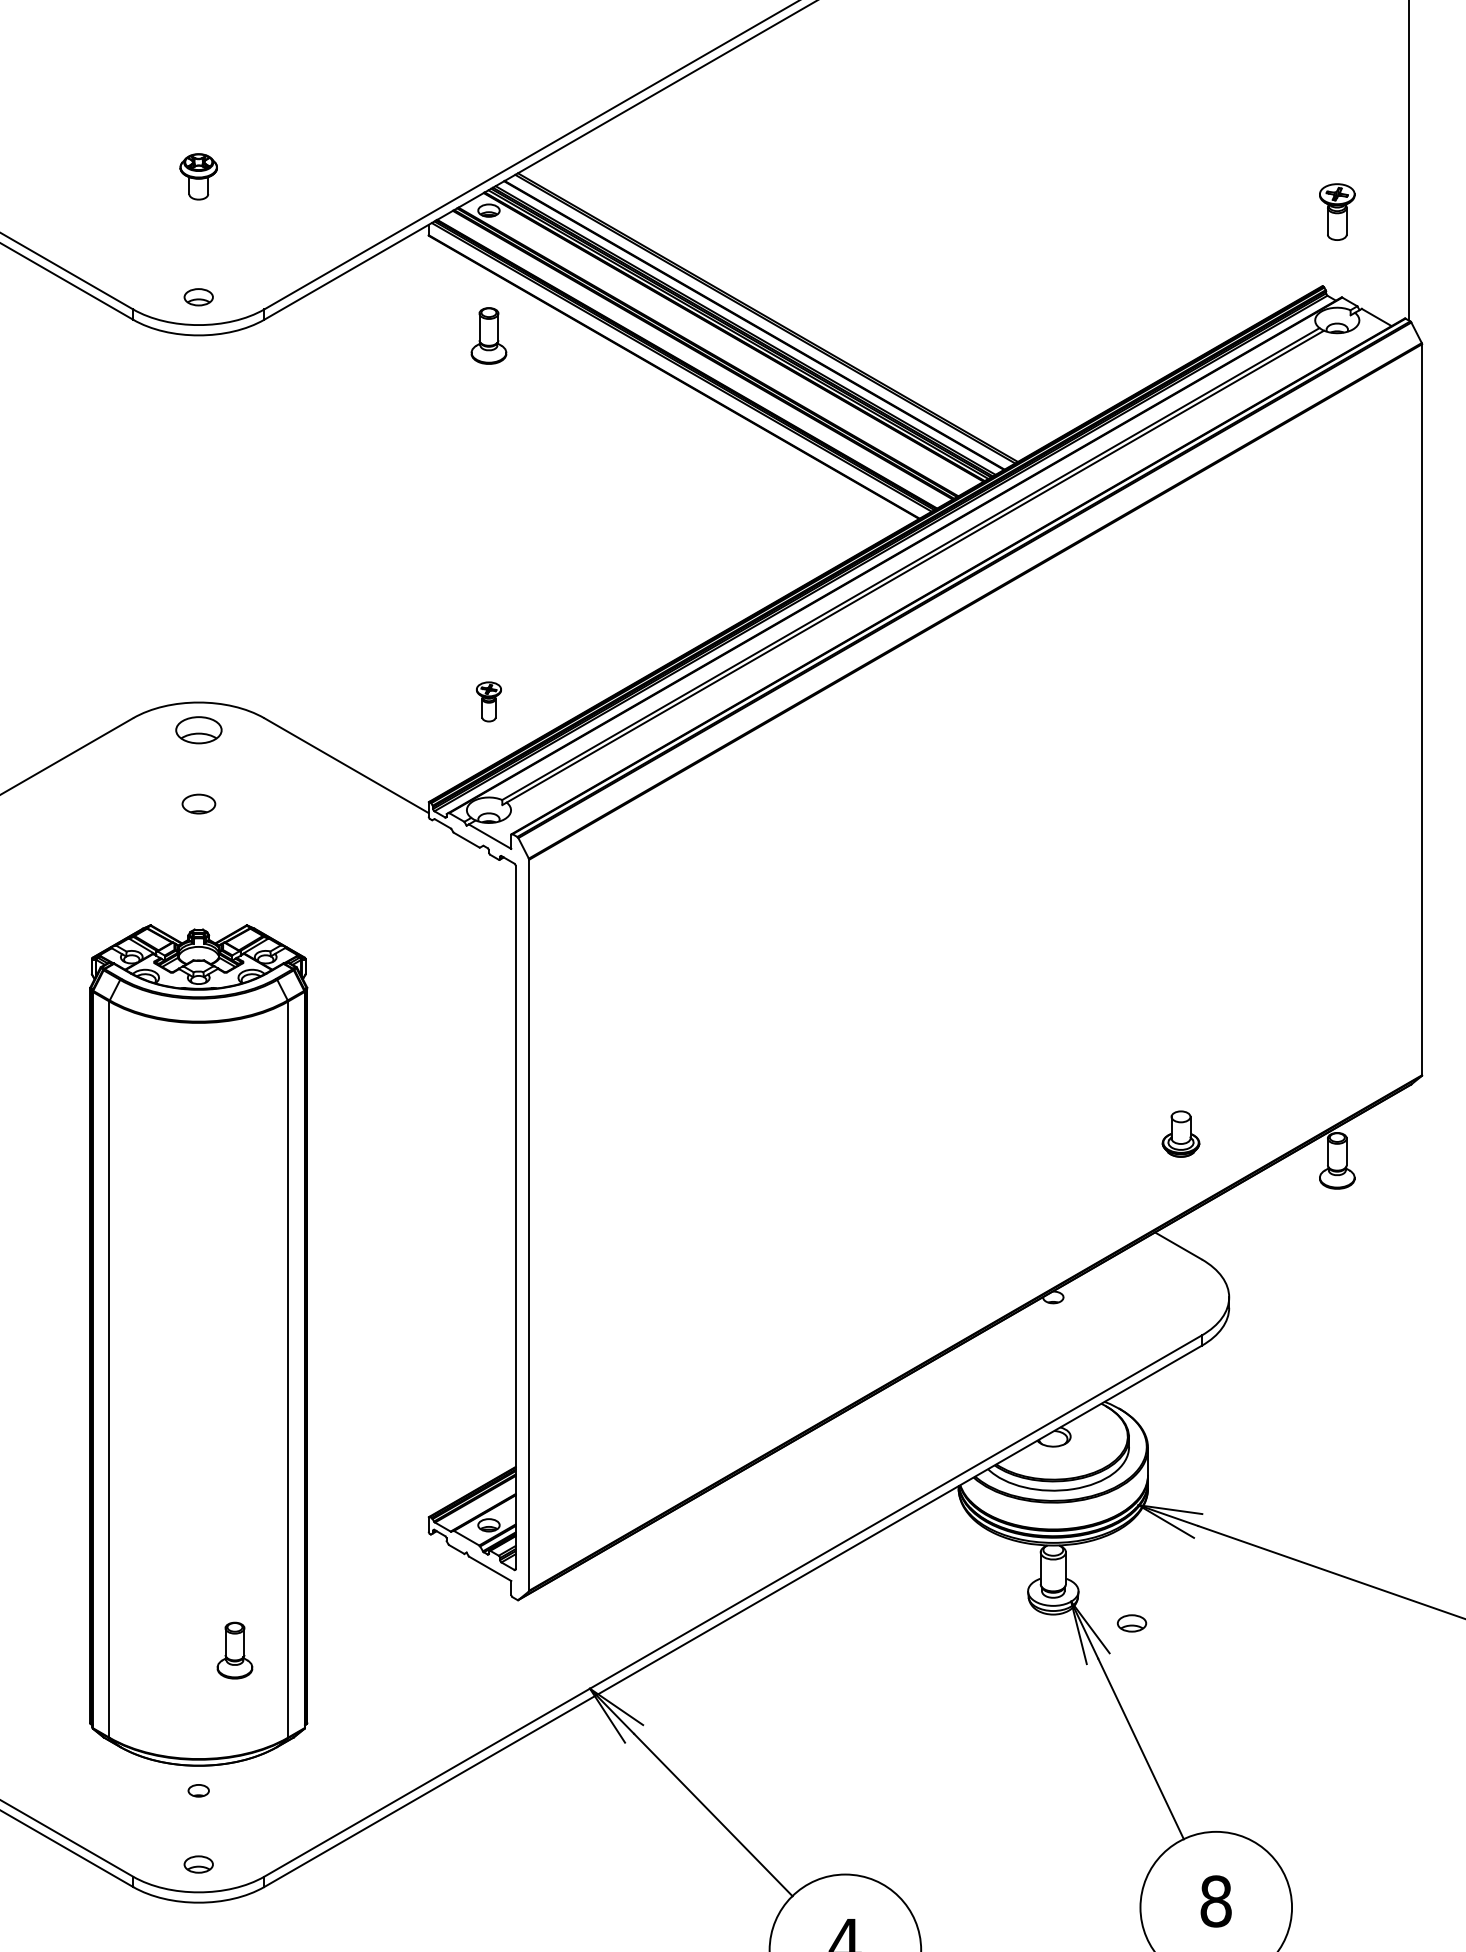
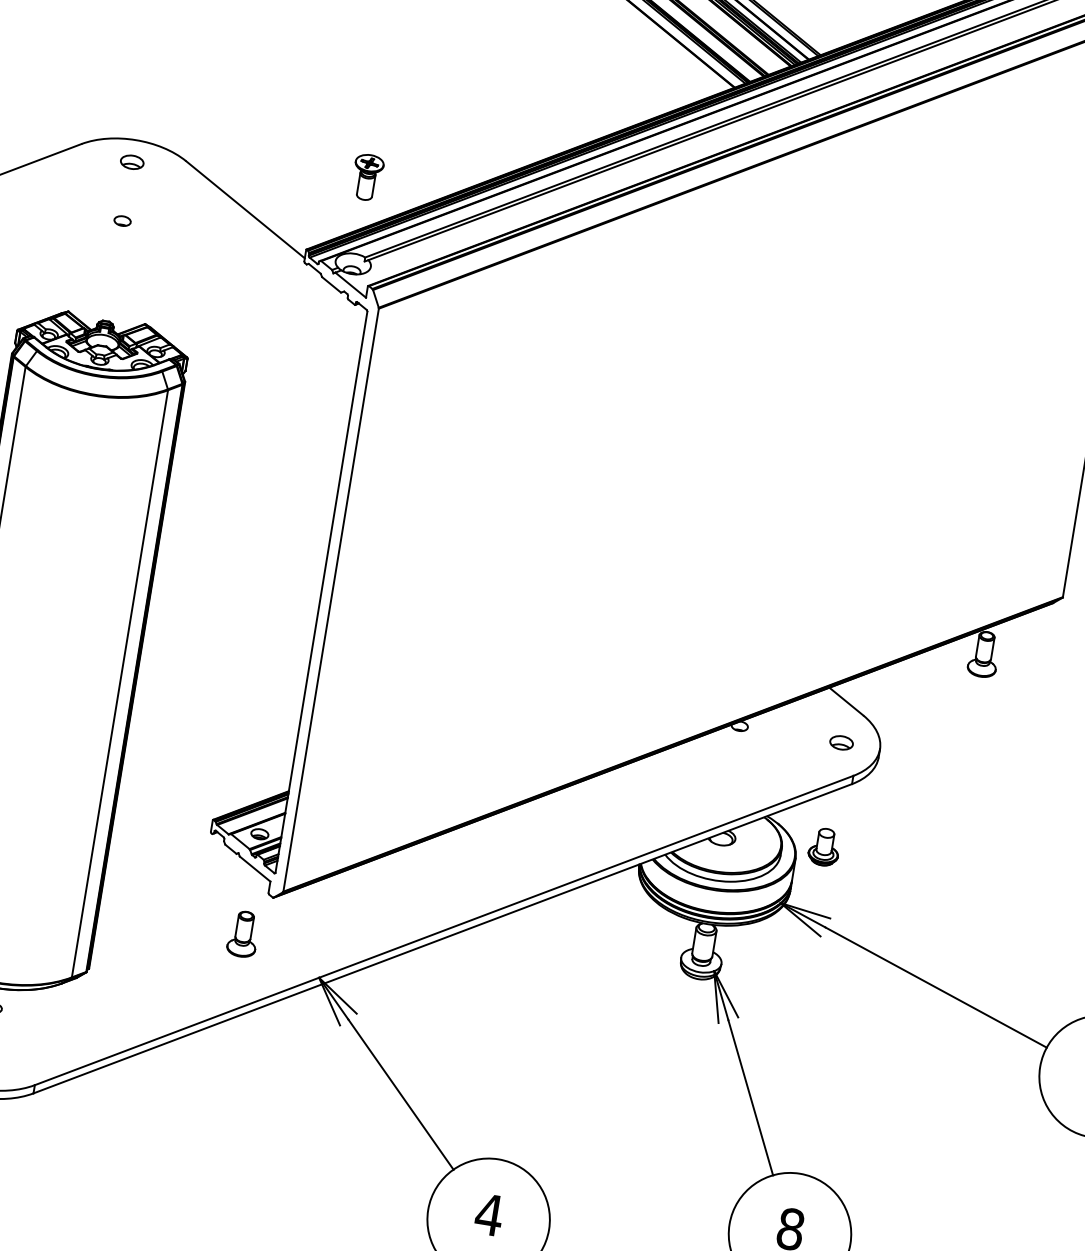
part: (488, 701) -> (367, 177), size x1.43
part: (198, 730) -> (132, 162), size x0.62
part: (198, 803) -> (122, 220), size x0.62
part: (1180, 1133) -> (824, 846), moved
part: (1131, 1623) -> (841, 742), moved
part: (234, 1650) -> (243, 934), moved

